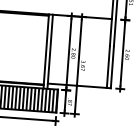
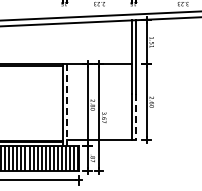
line: (50, 52) -> (67, 105), solid -> dashed
line: (112, 67) -> (136, 117), solid -> dashed

